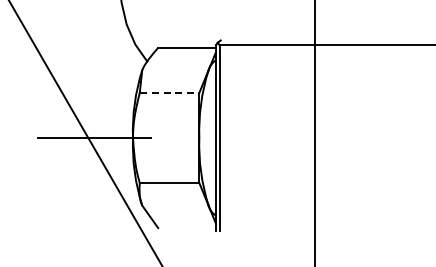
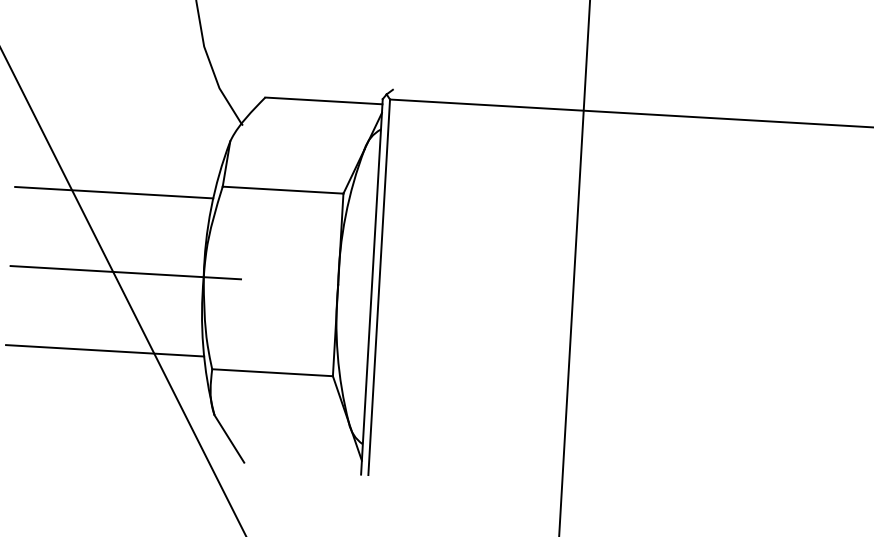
line: (169, 92) -> (282, 189), dashed -> solid
line: (86, 98) -> (114, 191), added
line: (86, 176) -> (105, 349), added

